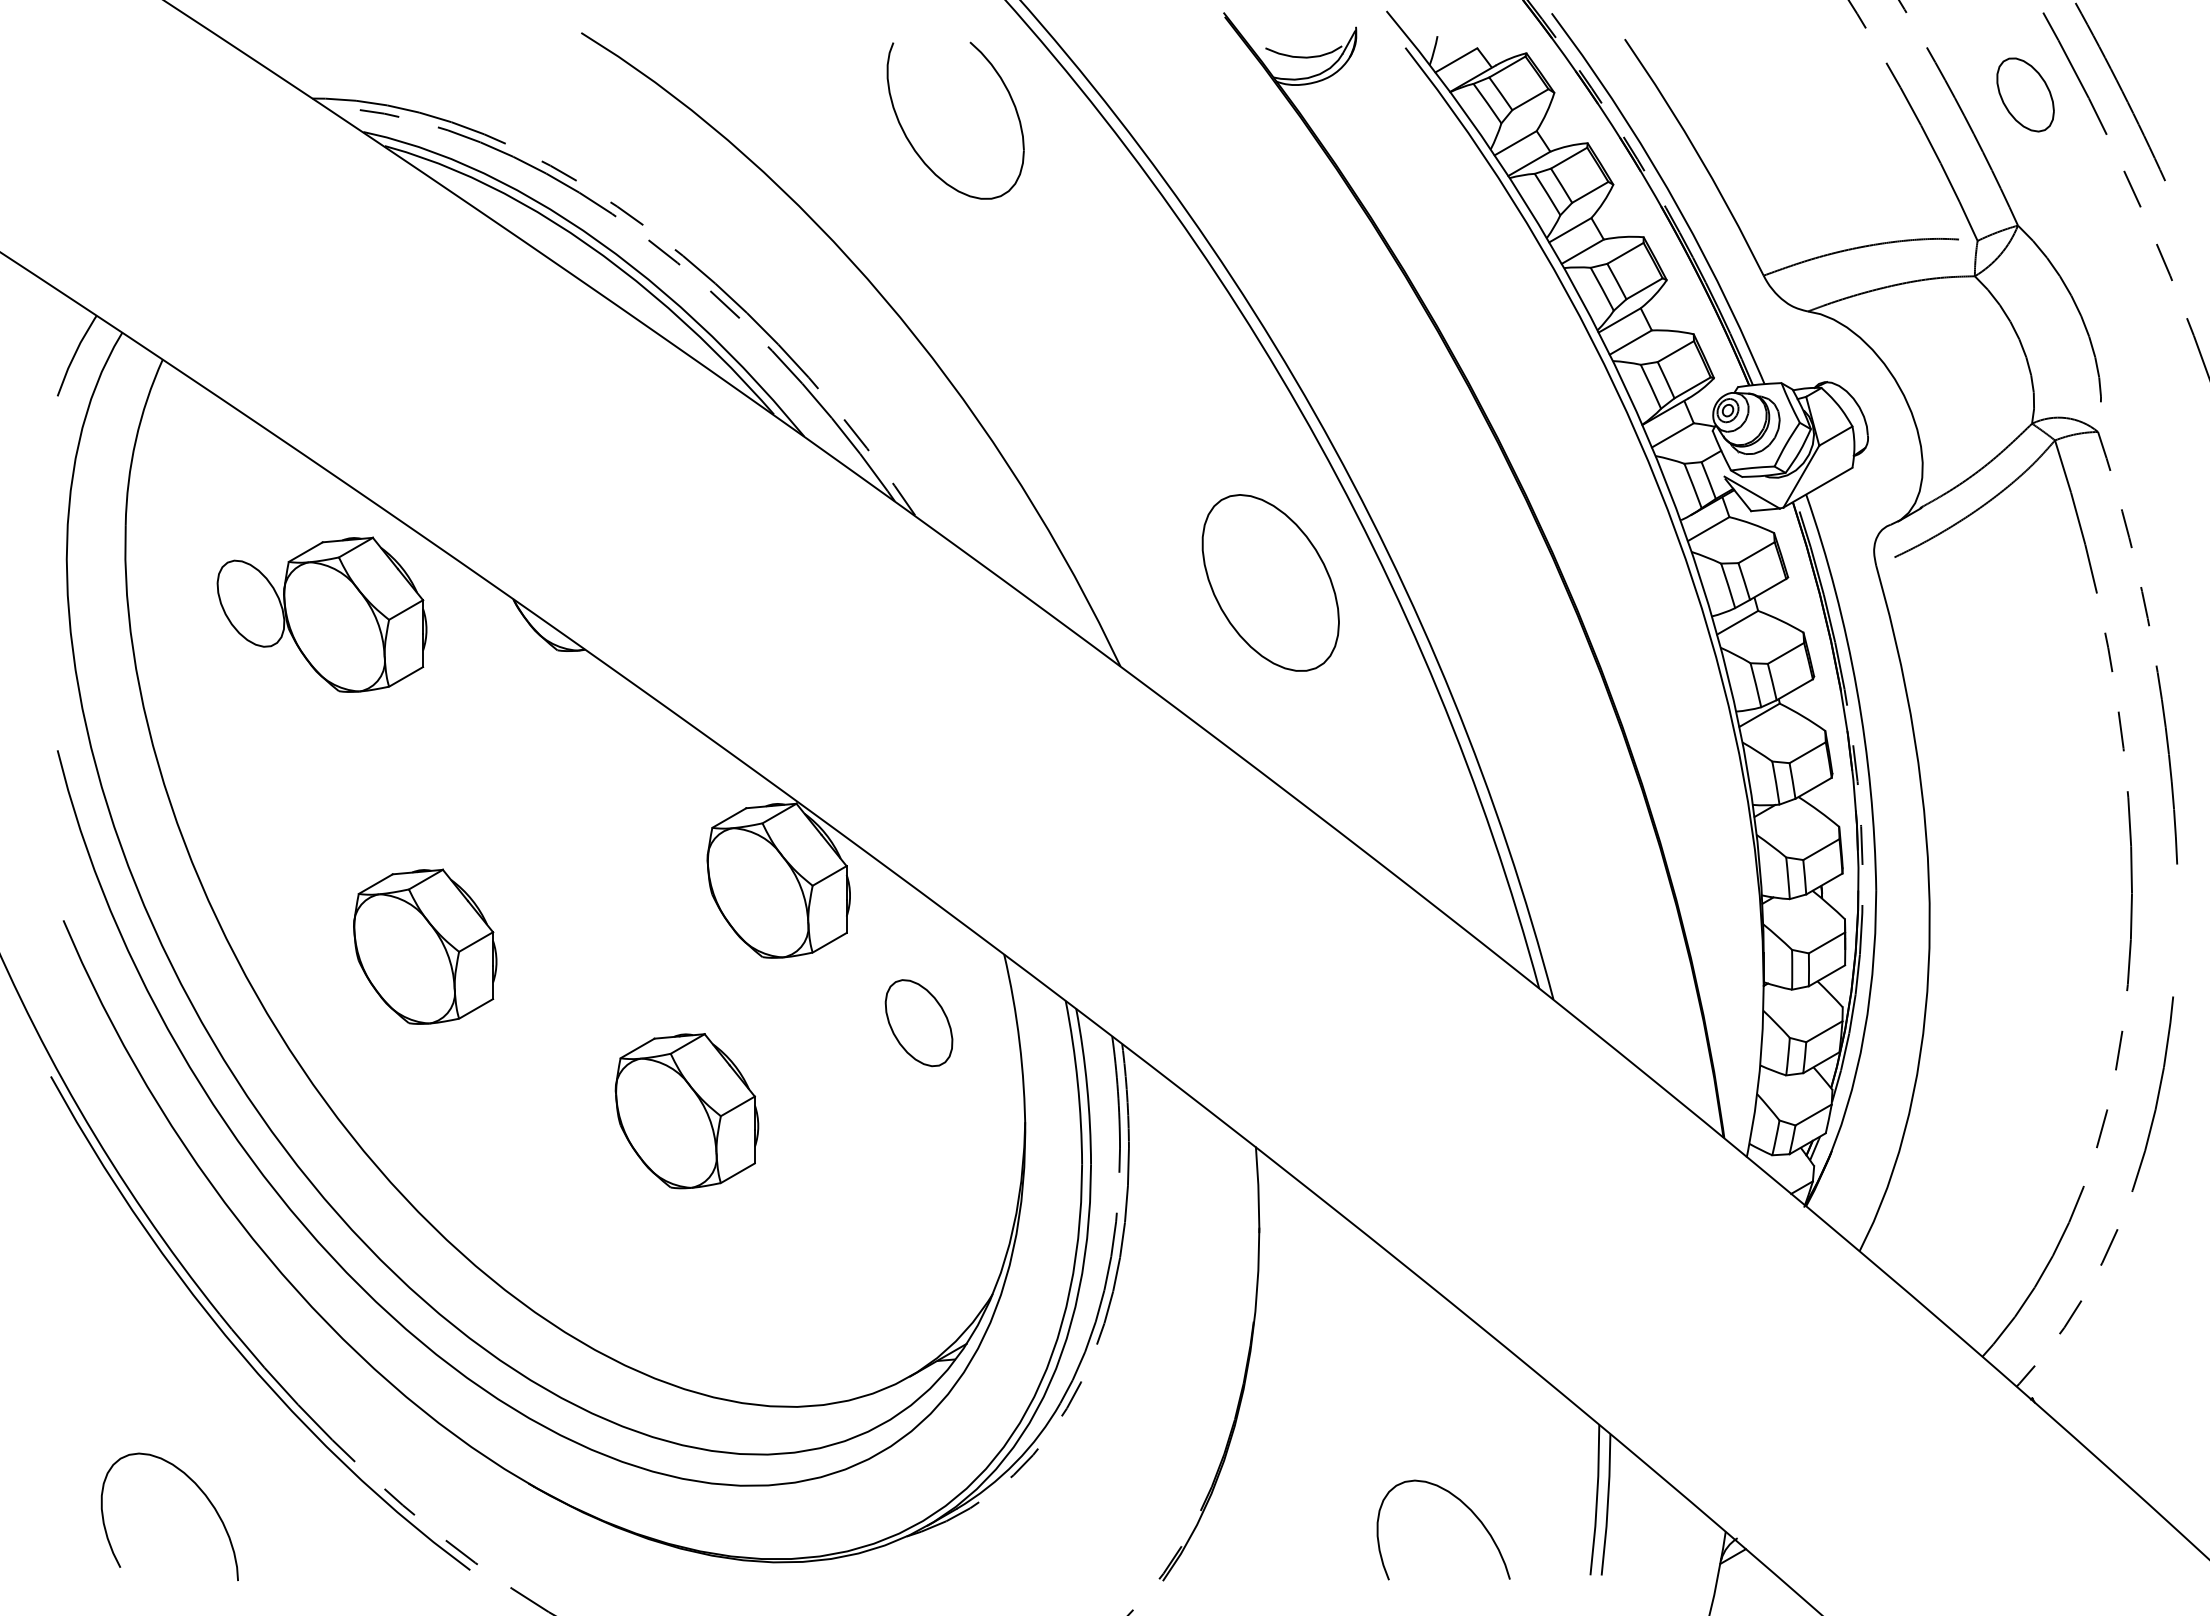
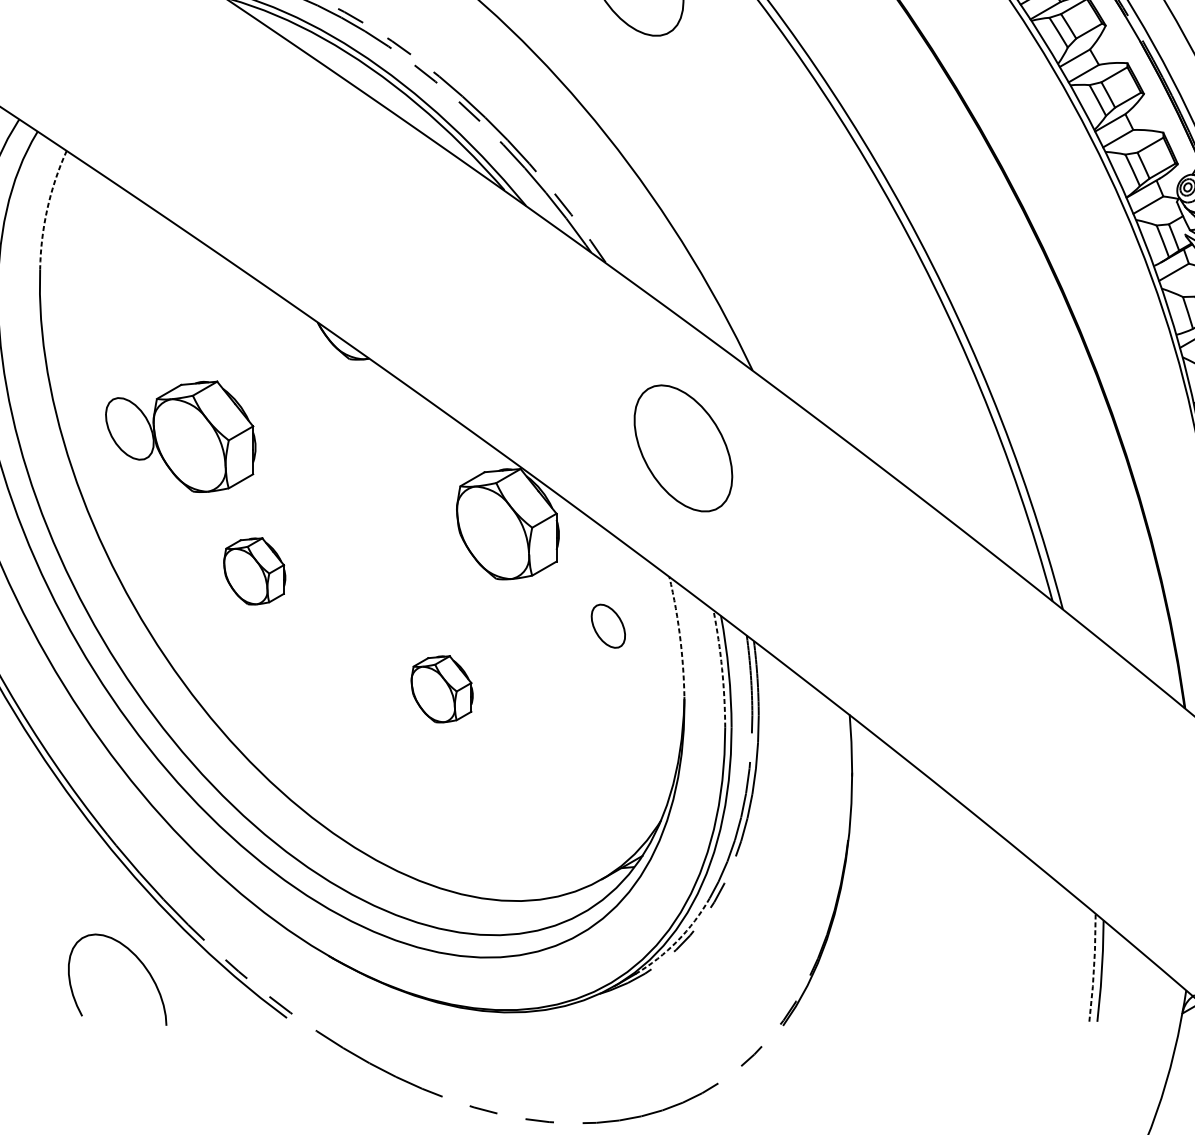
arc: (135, 440) -> (47, 208), solid -> dashed
part: (1270, 582) -> (683, 448), moved
part: (321, 614) -> (180, 436), moved
part: (425, 946) -> (254, 571), size x0.6
part: (918, 1023) -> (608, 626), size x0.7
arc: (1019, 1042) -> (680, 640), solid -> dashed
arc: (1077, 1082) -> (721, 668), solid -> dashed
part: (686, 1111) -> (441, 689), size x0.6
arc: (1015, 1462) -> (677, 940), solid -> dashed
curve: (202, 1493) -> (140, 963), moved
line: (1596, 1499) -> (1093, 967), solid -> dashed
curve: (1465, 1506) -> (999, 972), removed

